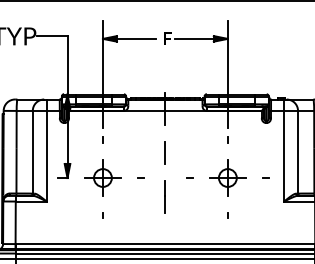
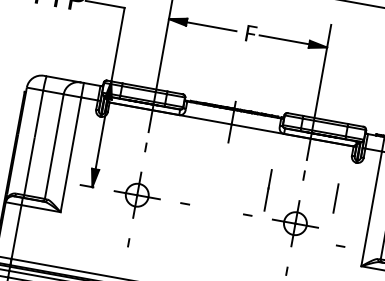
line: (164, 152) -> (334, 197), moved
line: (265, 177) -> (340, 245), moved
line: (164, 196) -> (267, 189), moved

